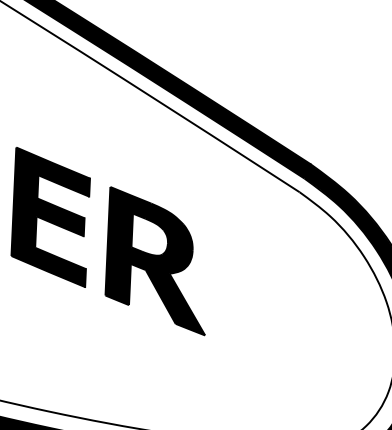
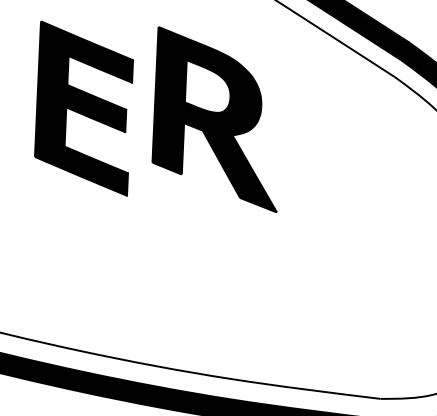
part: (154, 261) -> (213, 120), moved

